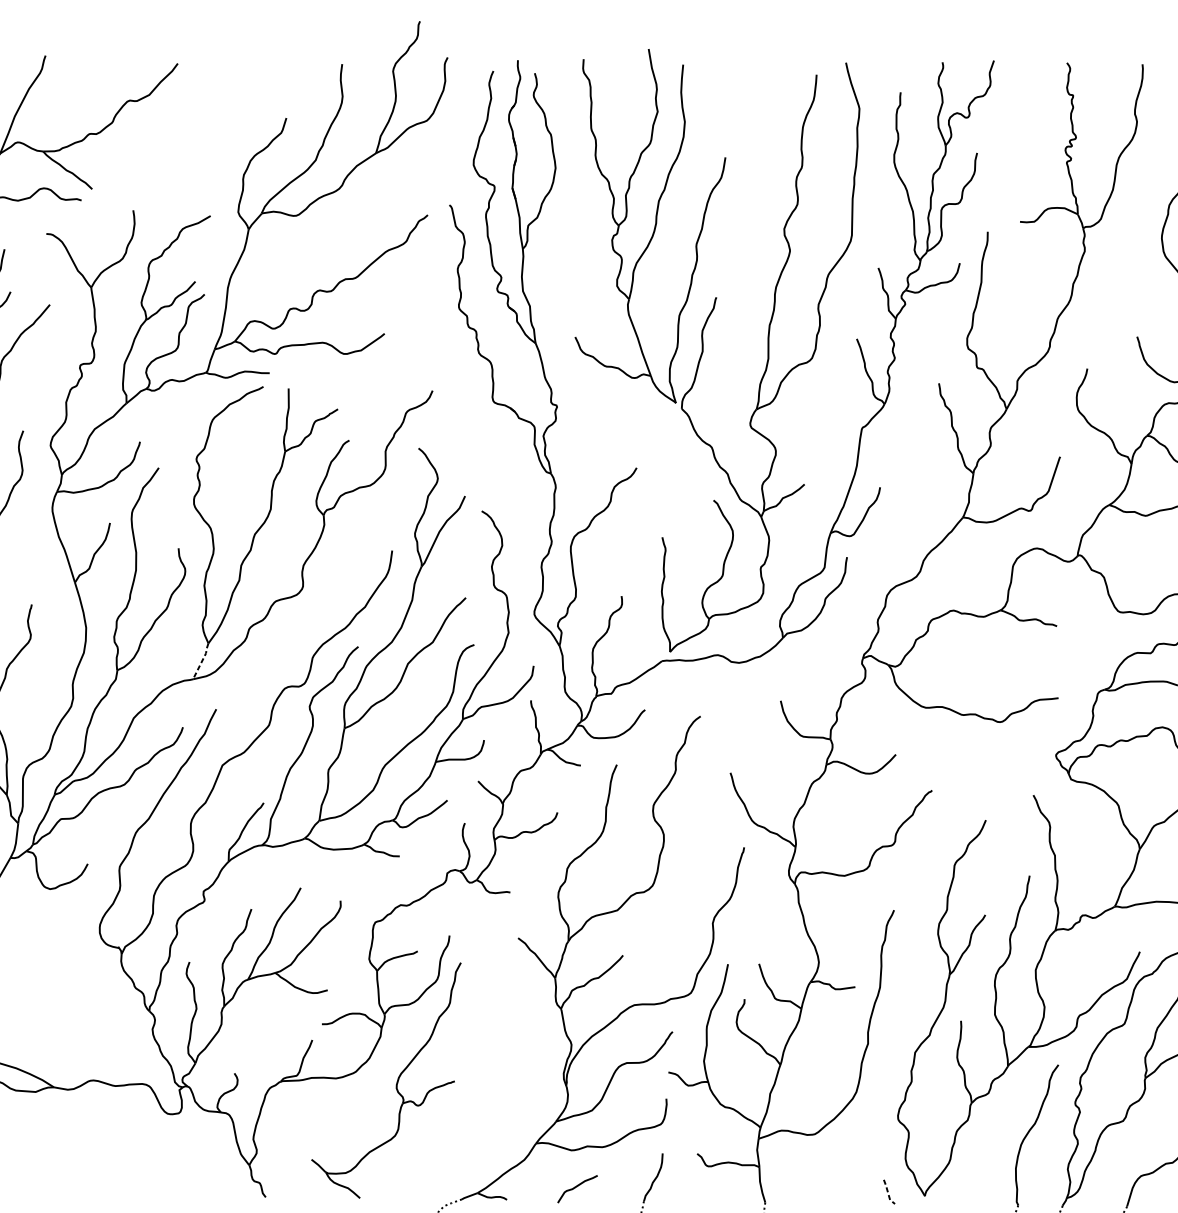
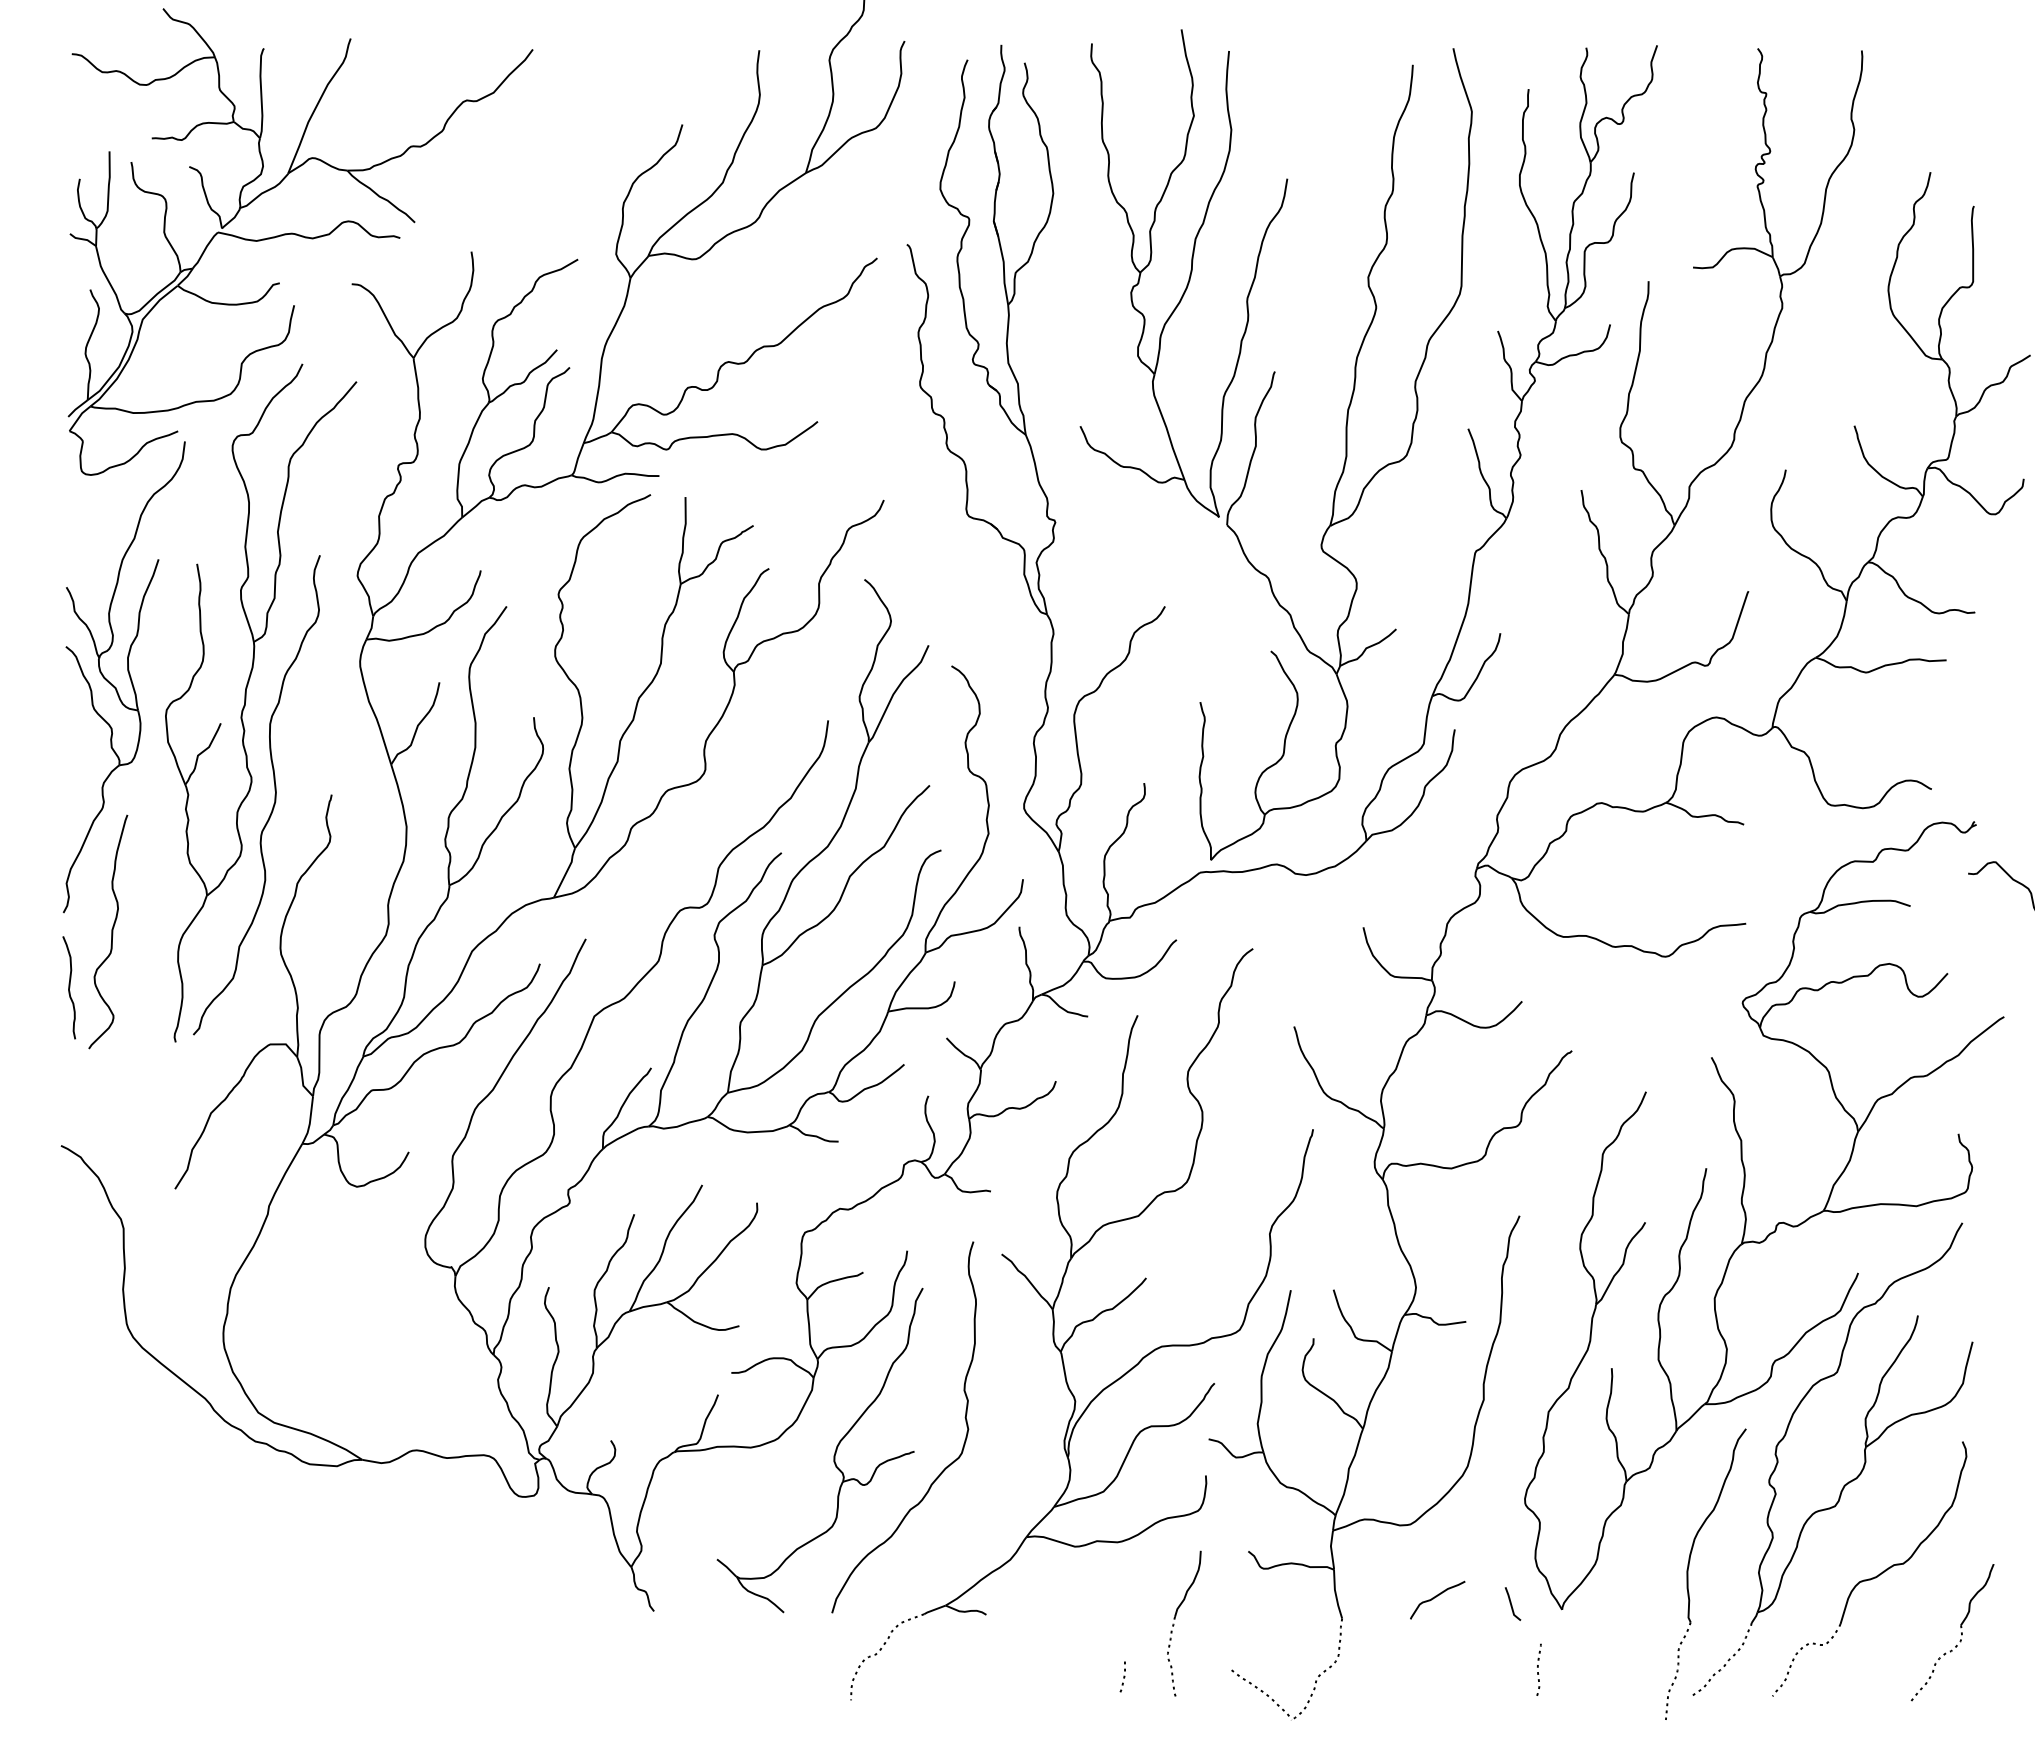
line: (202, 661) -> (566, 872), dashed -> solid
curve: (476, 1093) -> (944, 1468), added
curve: (576, 1187) -> (1436, 1597), moved
line: (888, 1193) -> (1511, 1605), dashed -> solid

